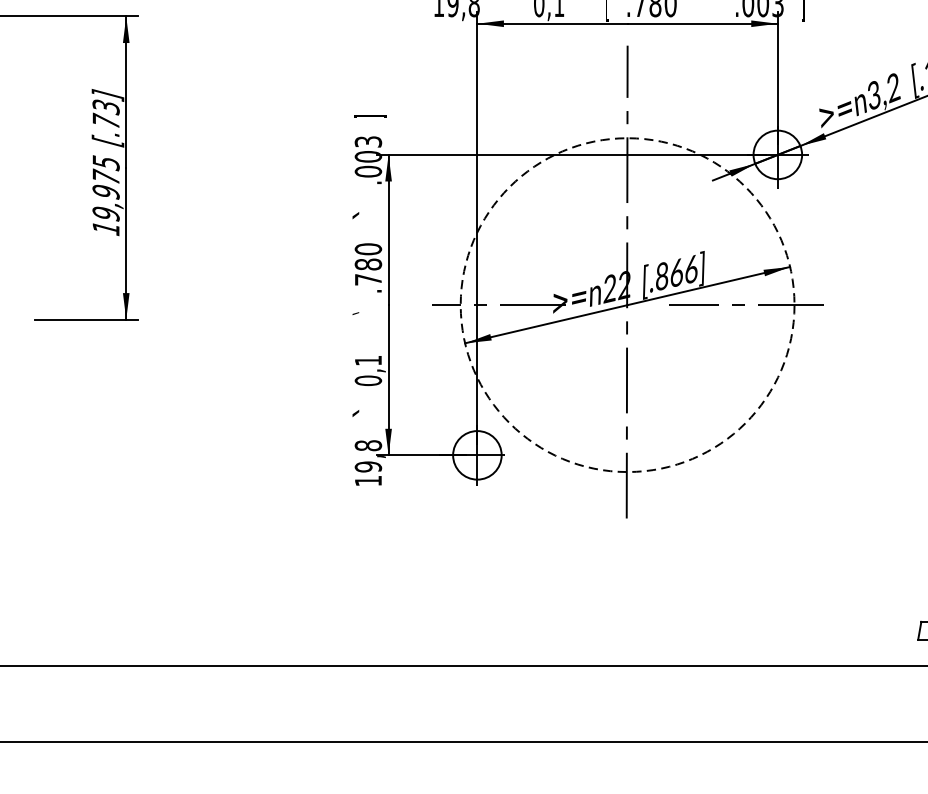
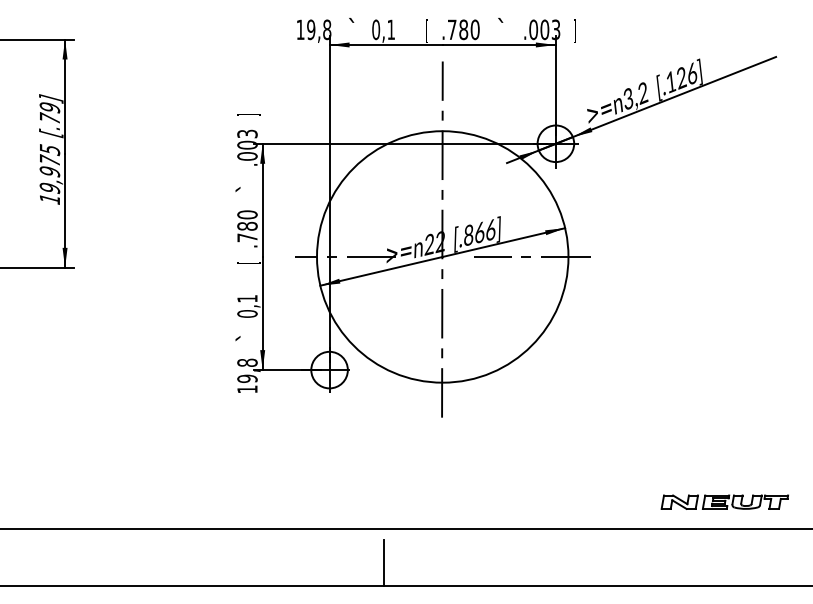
text: (105, 108) -> (49, 108), [.73] -> [.79]
circle: (627, 304) -> (442, 256), dashed -> solid
text: (368, 313) -> (247, 263), ` -> [
line: (550, 712) -> (384, 563), added

